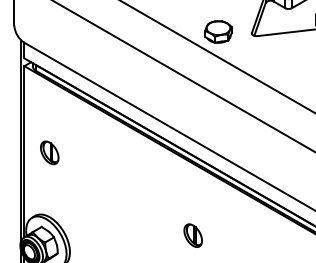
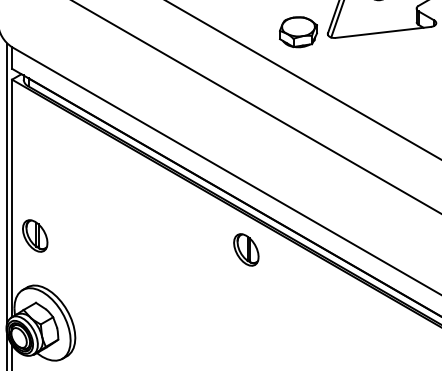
part: (218, 32) -> (298, 32), moved
part: (49, 152) -> (35, 235), moved
part: (193, 235) -> (246, 249), moved

